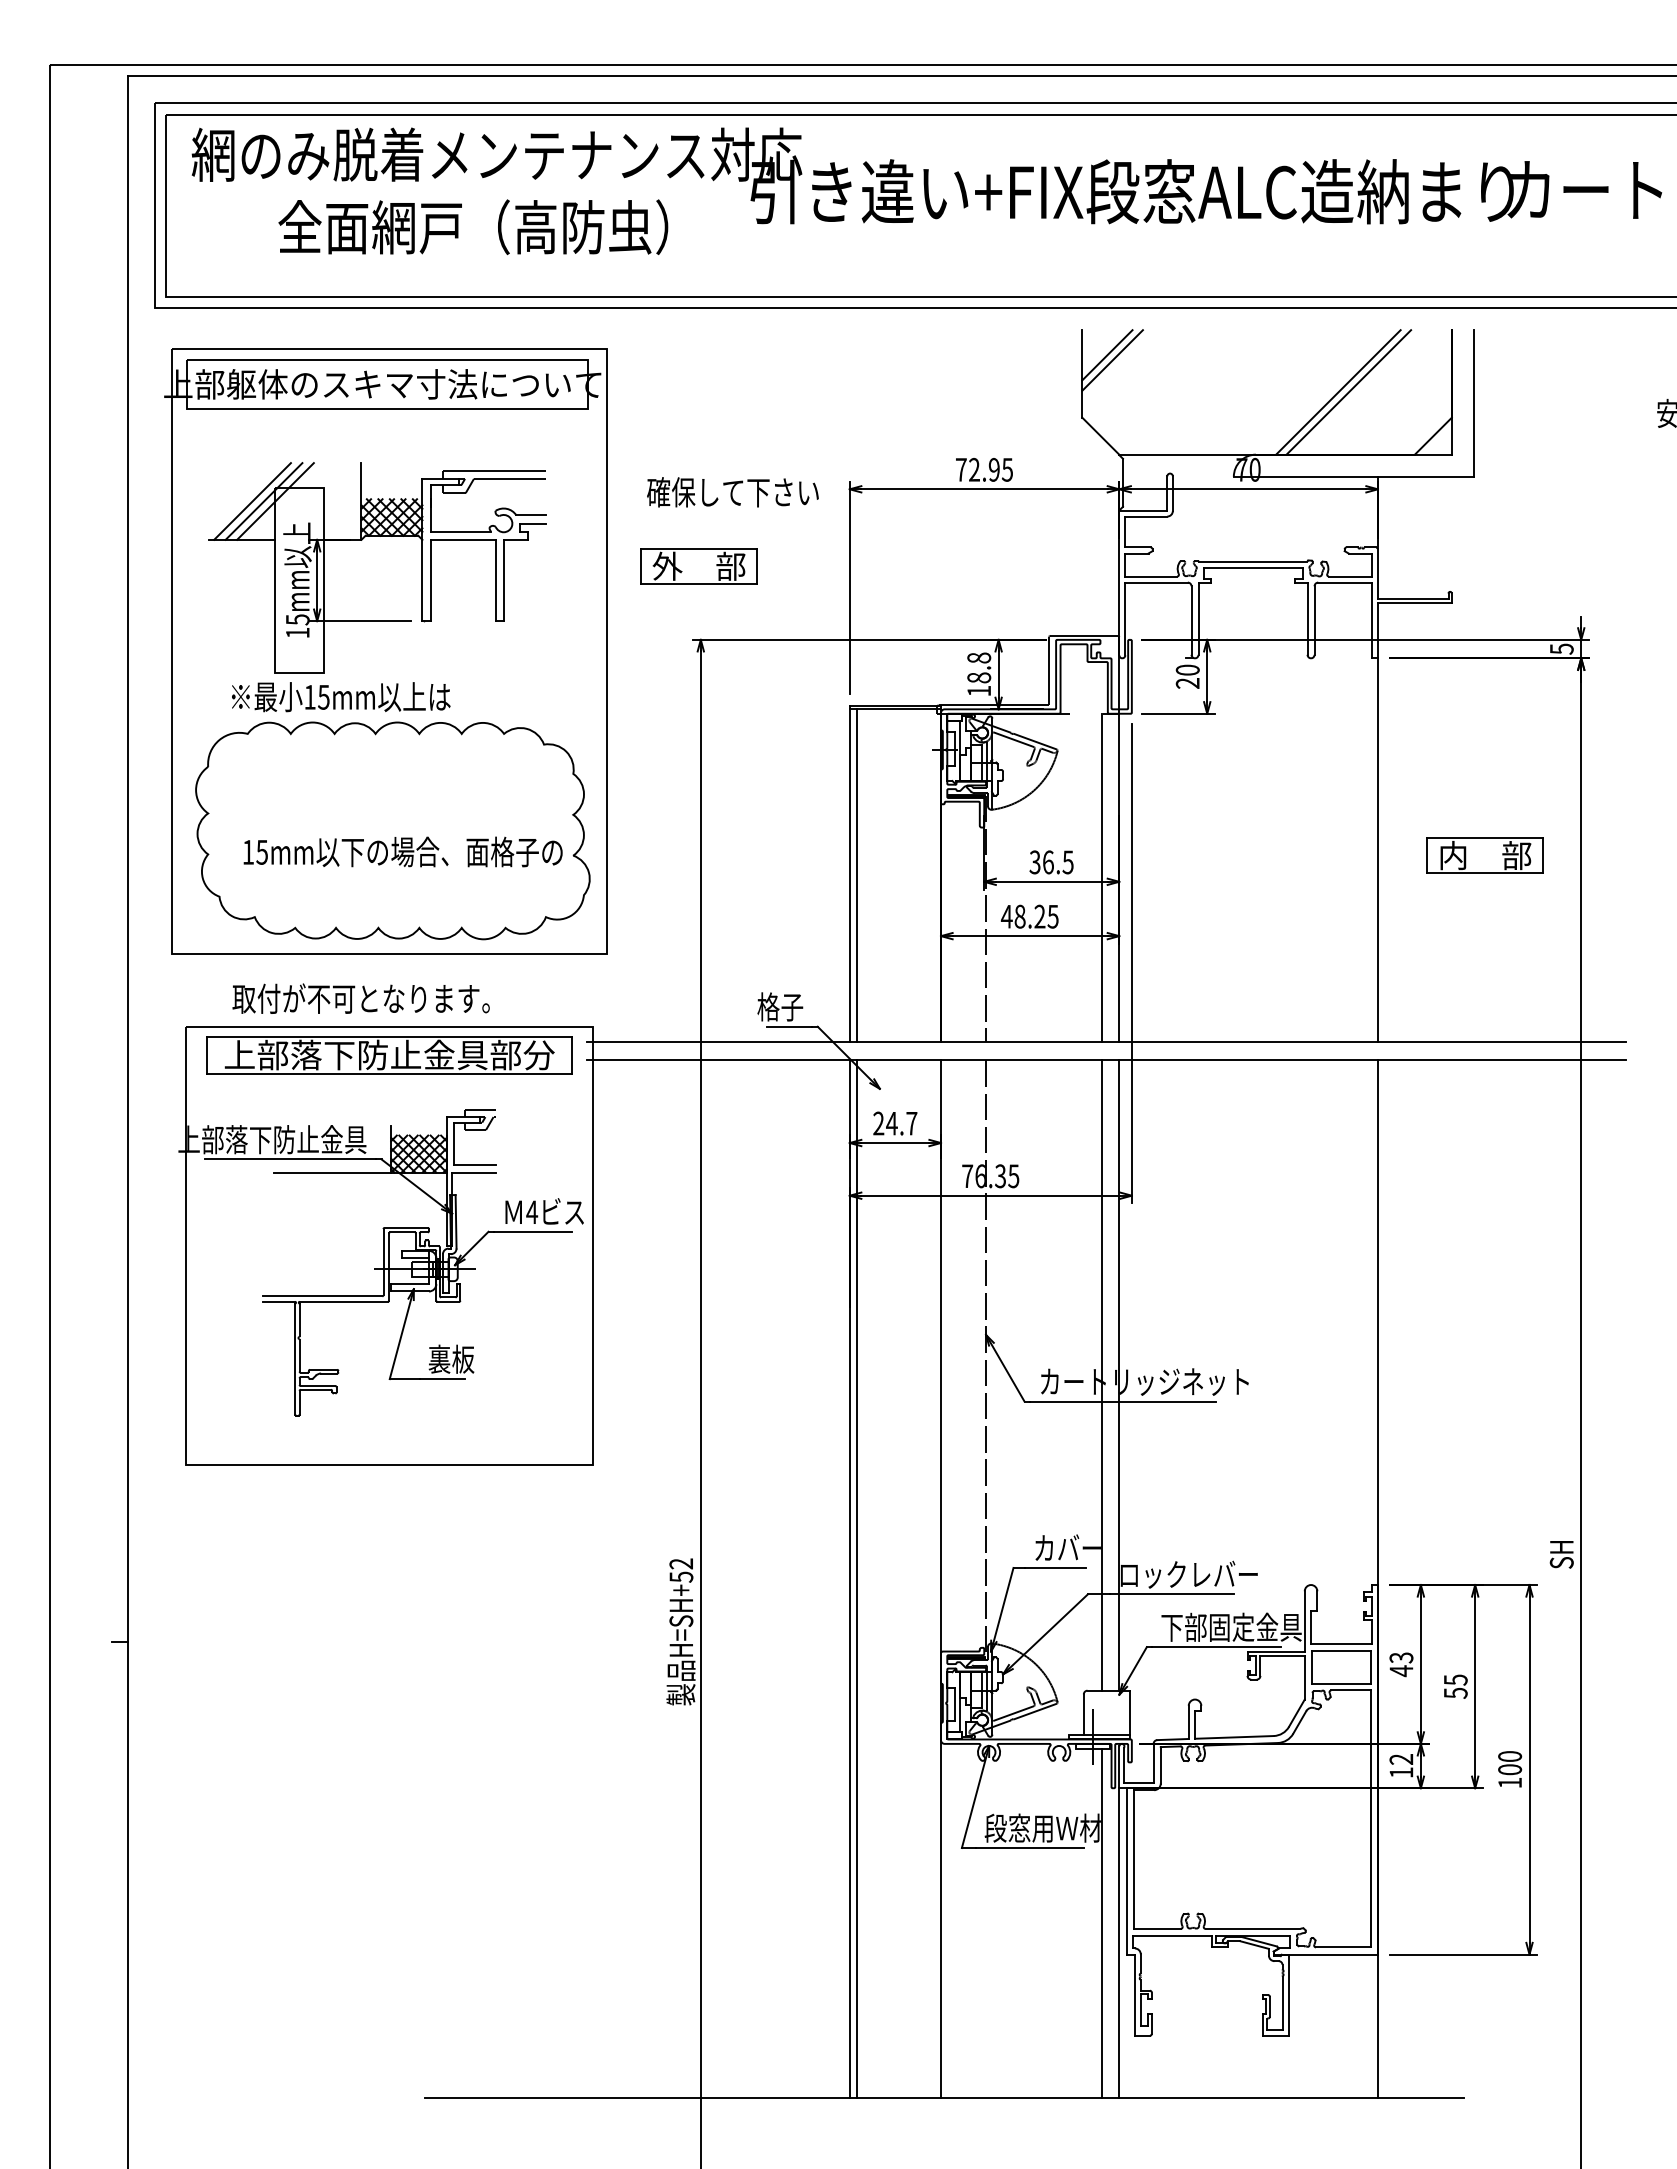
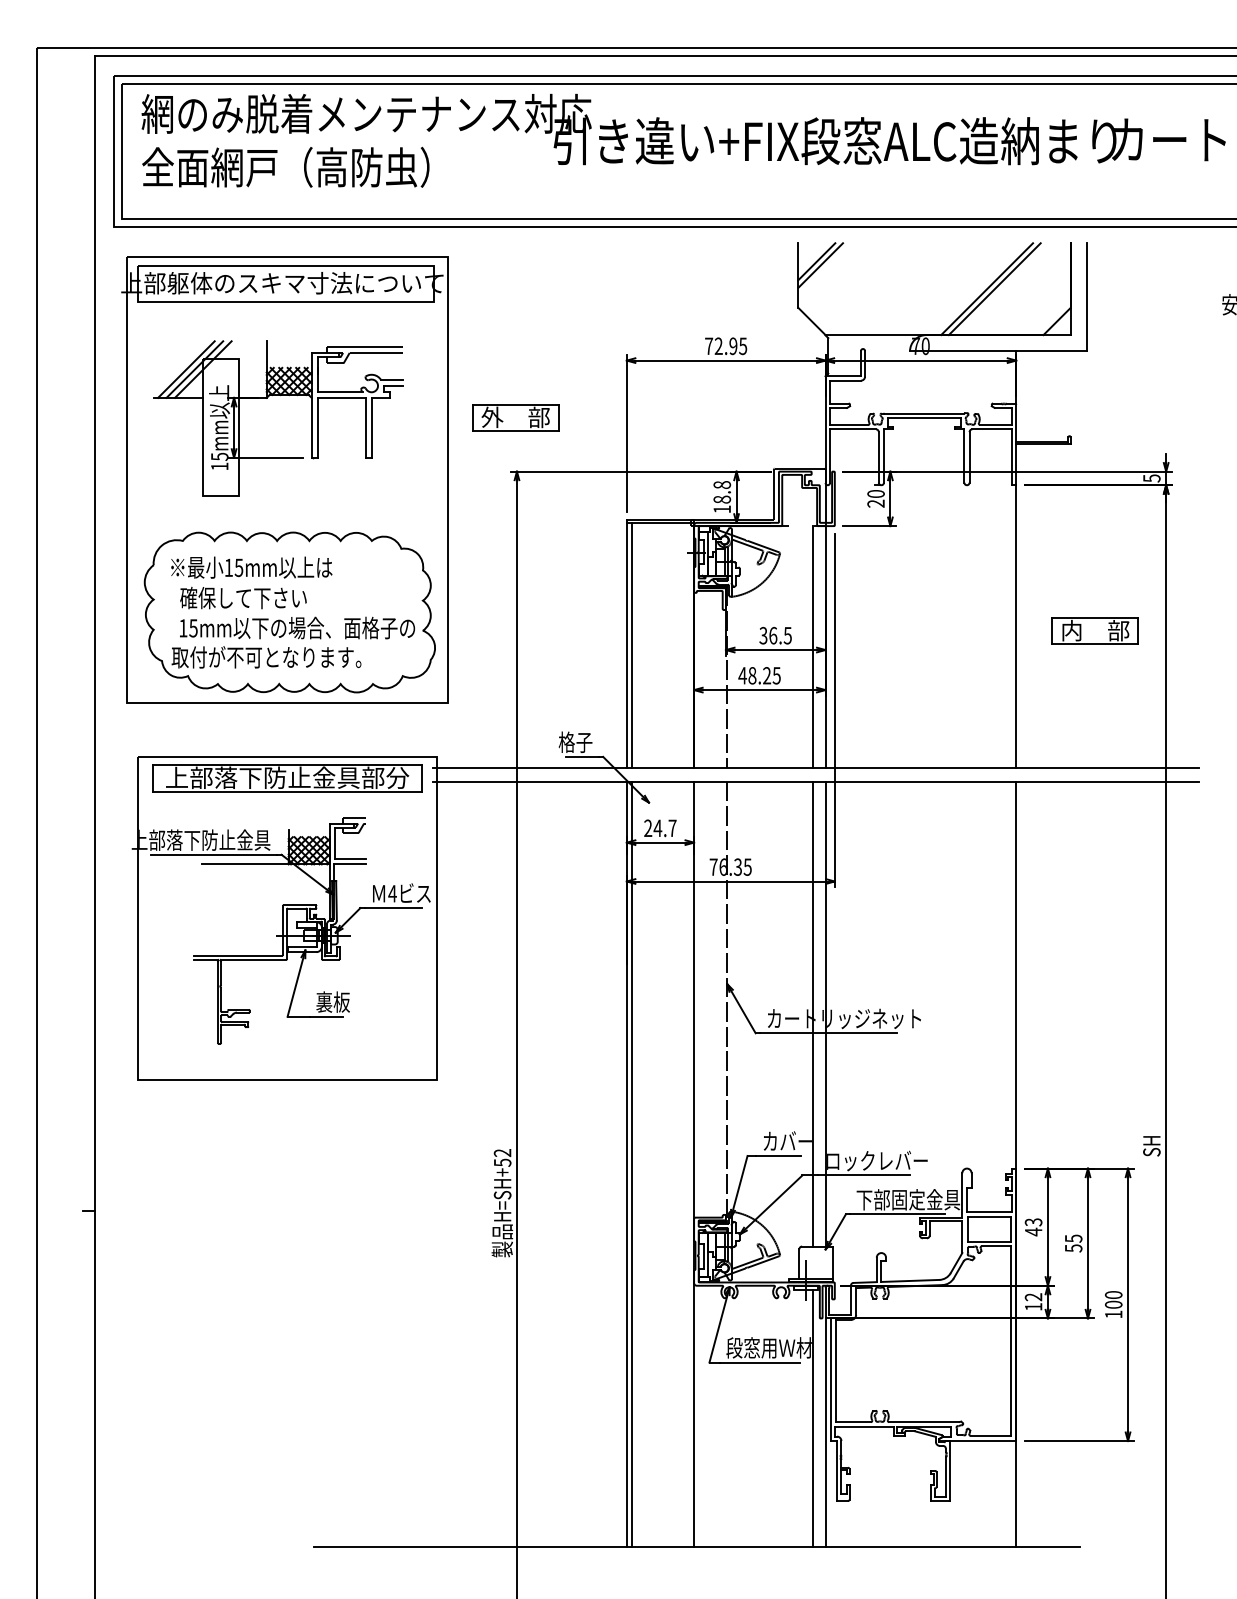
text: (473, 226) -> (285, 166), moved
text: (732, 492) -> (243, 598), moved
text: (341, 697) -> (252, 567), moved
text: (360, 998) -> (266, 657), moved

